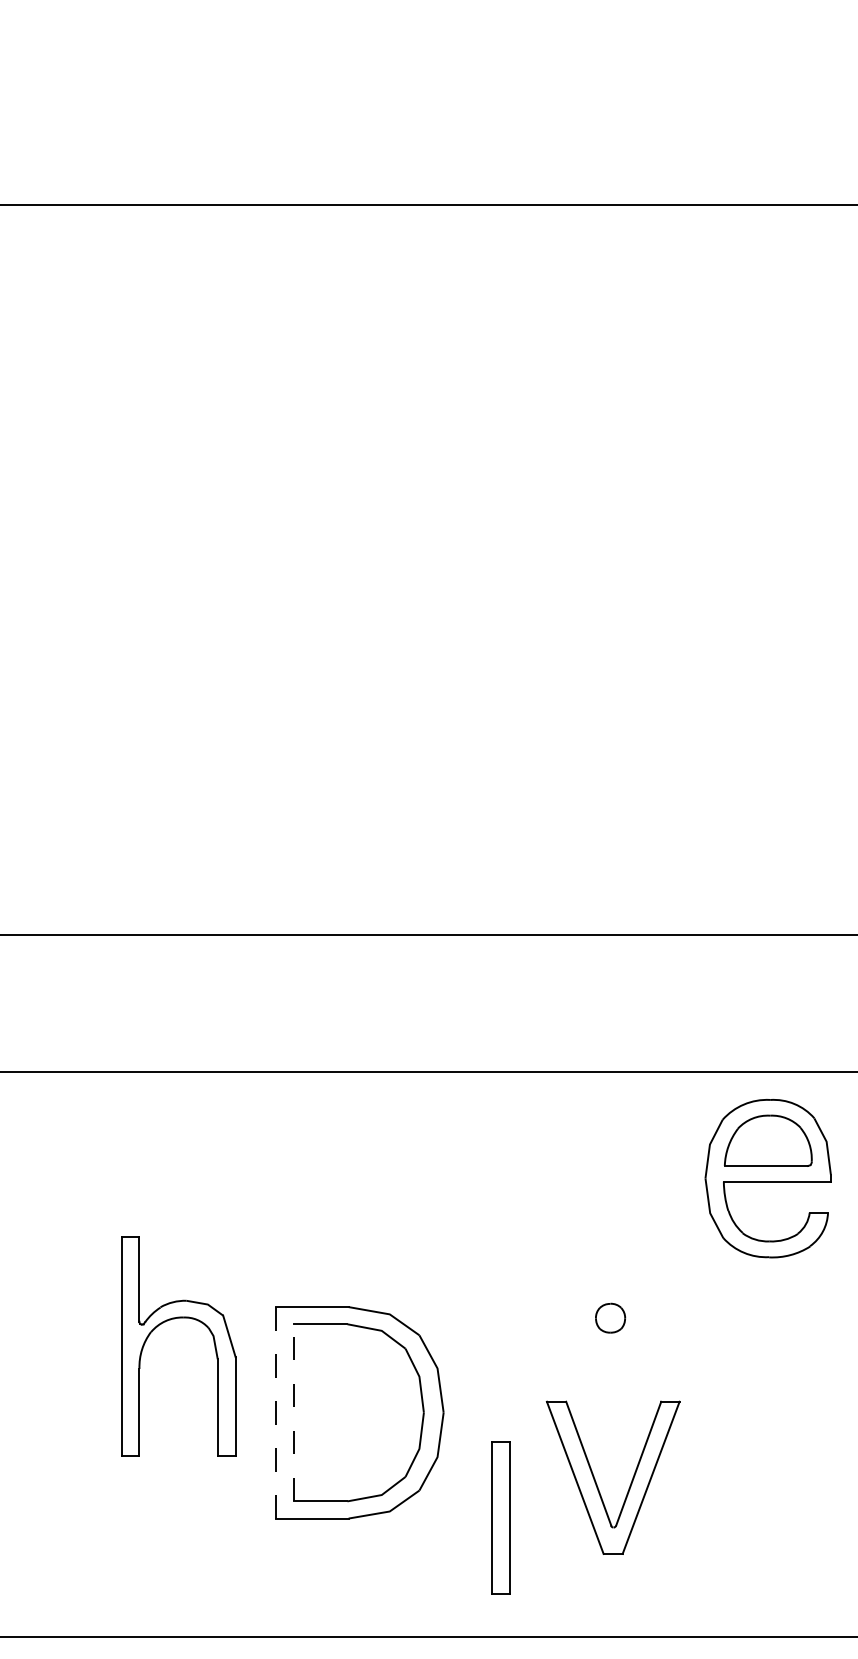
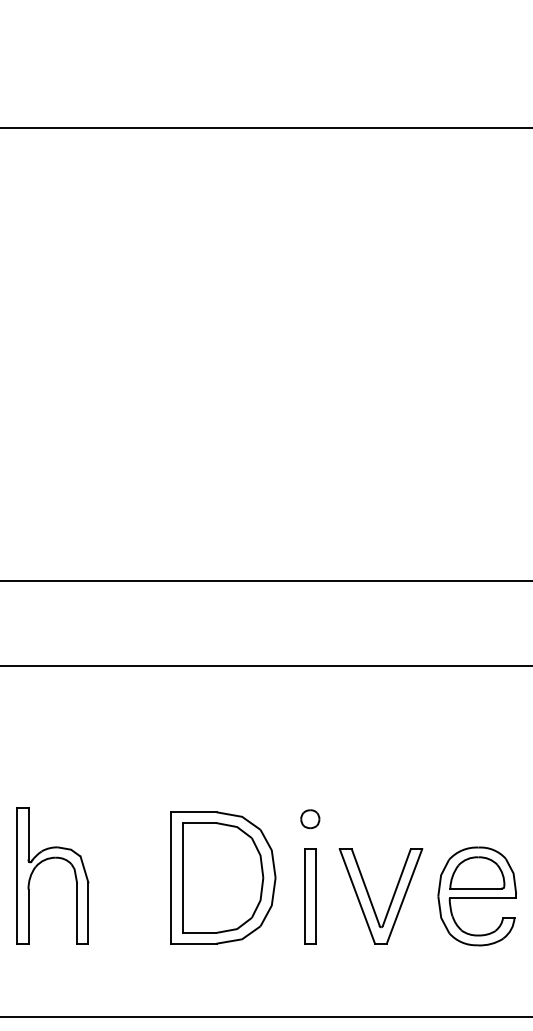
part: (768, 1178) -> (477, 896), moved
part: (610, 1318) -> (310, 819), moved
part: (174, 1320) -> (50, 859), moved
line: (276, 1412) -> (171, 877), dashed -> solid
line: (293, 1412) -> (182, 877), dashed -> solid
part: (597, 1482) -> (371, 899), moved
part: (501, 1518) -> (310, 896), moved

